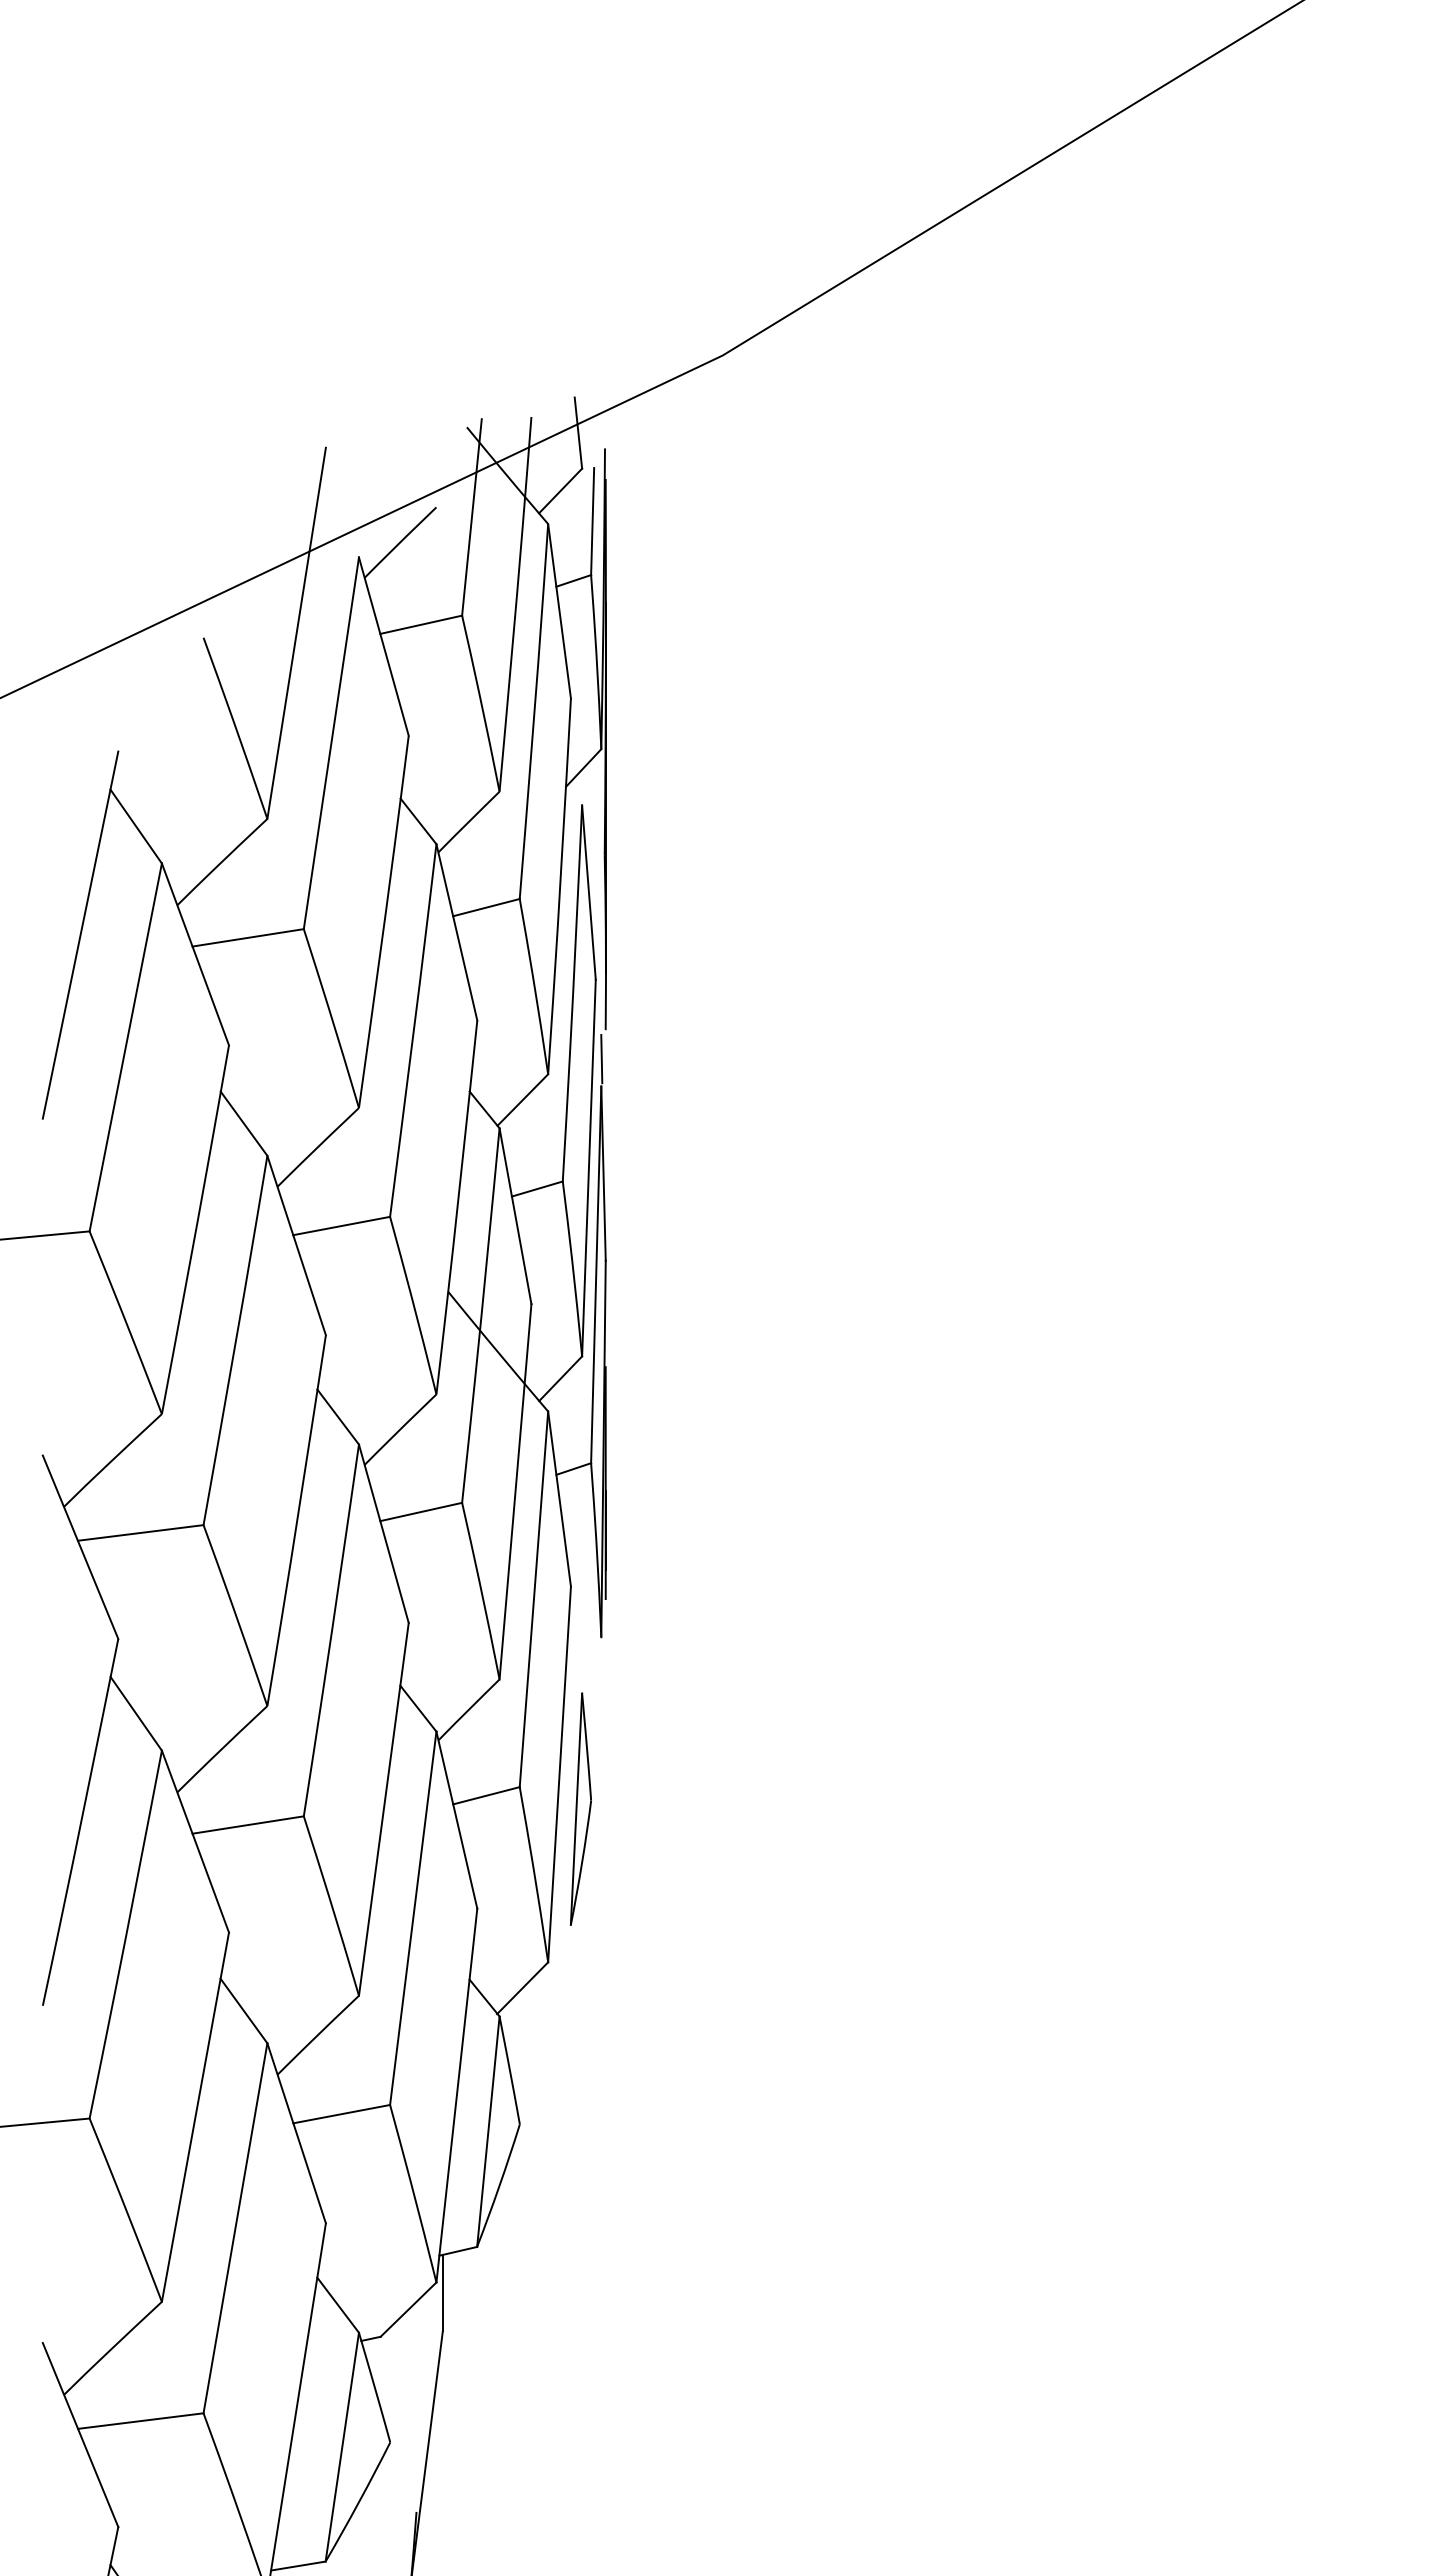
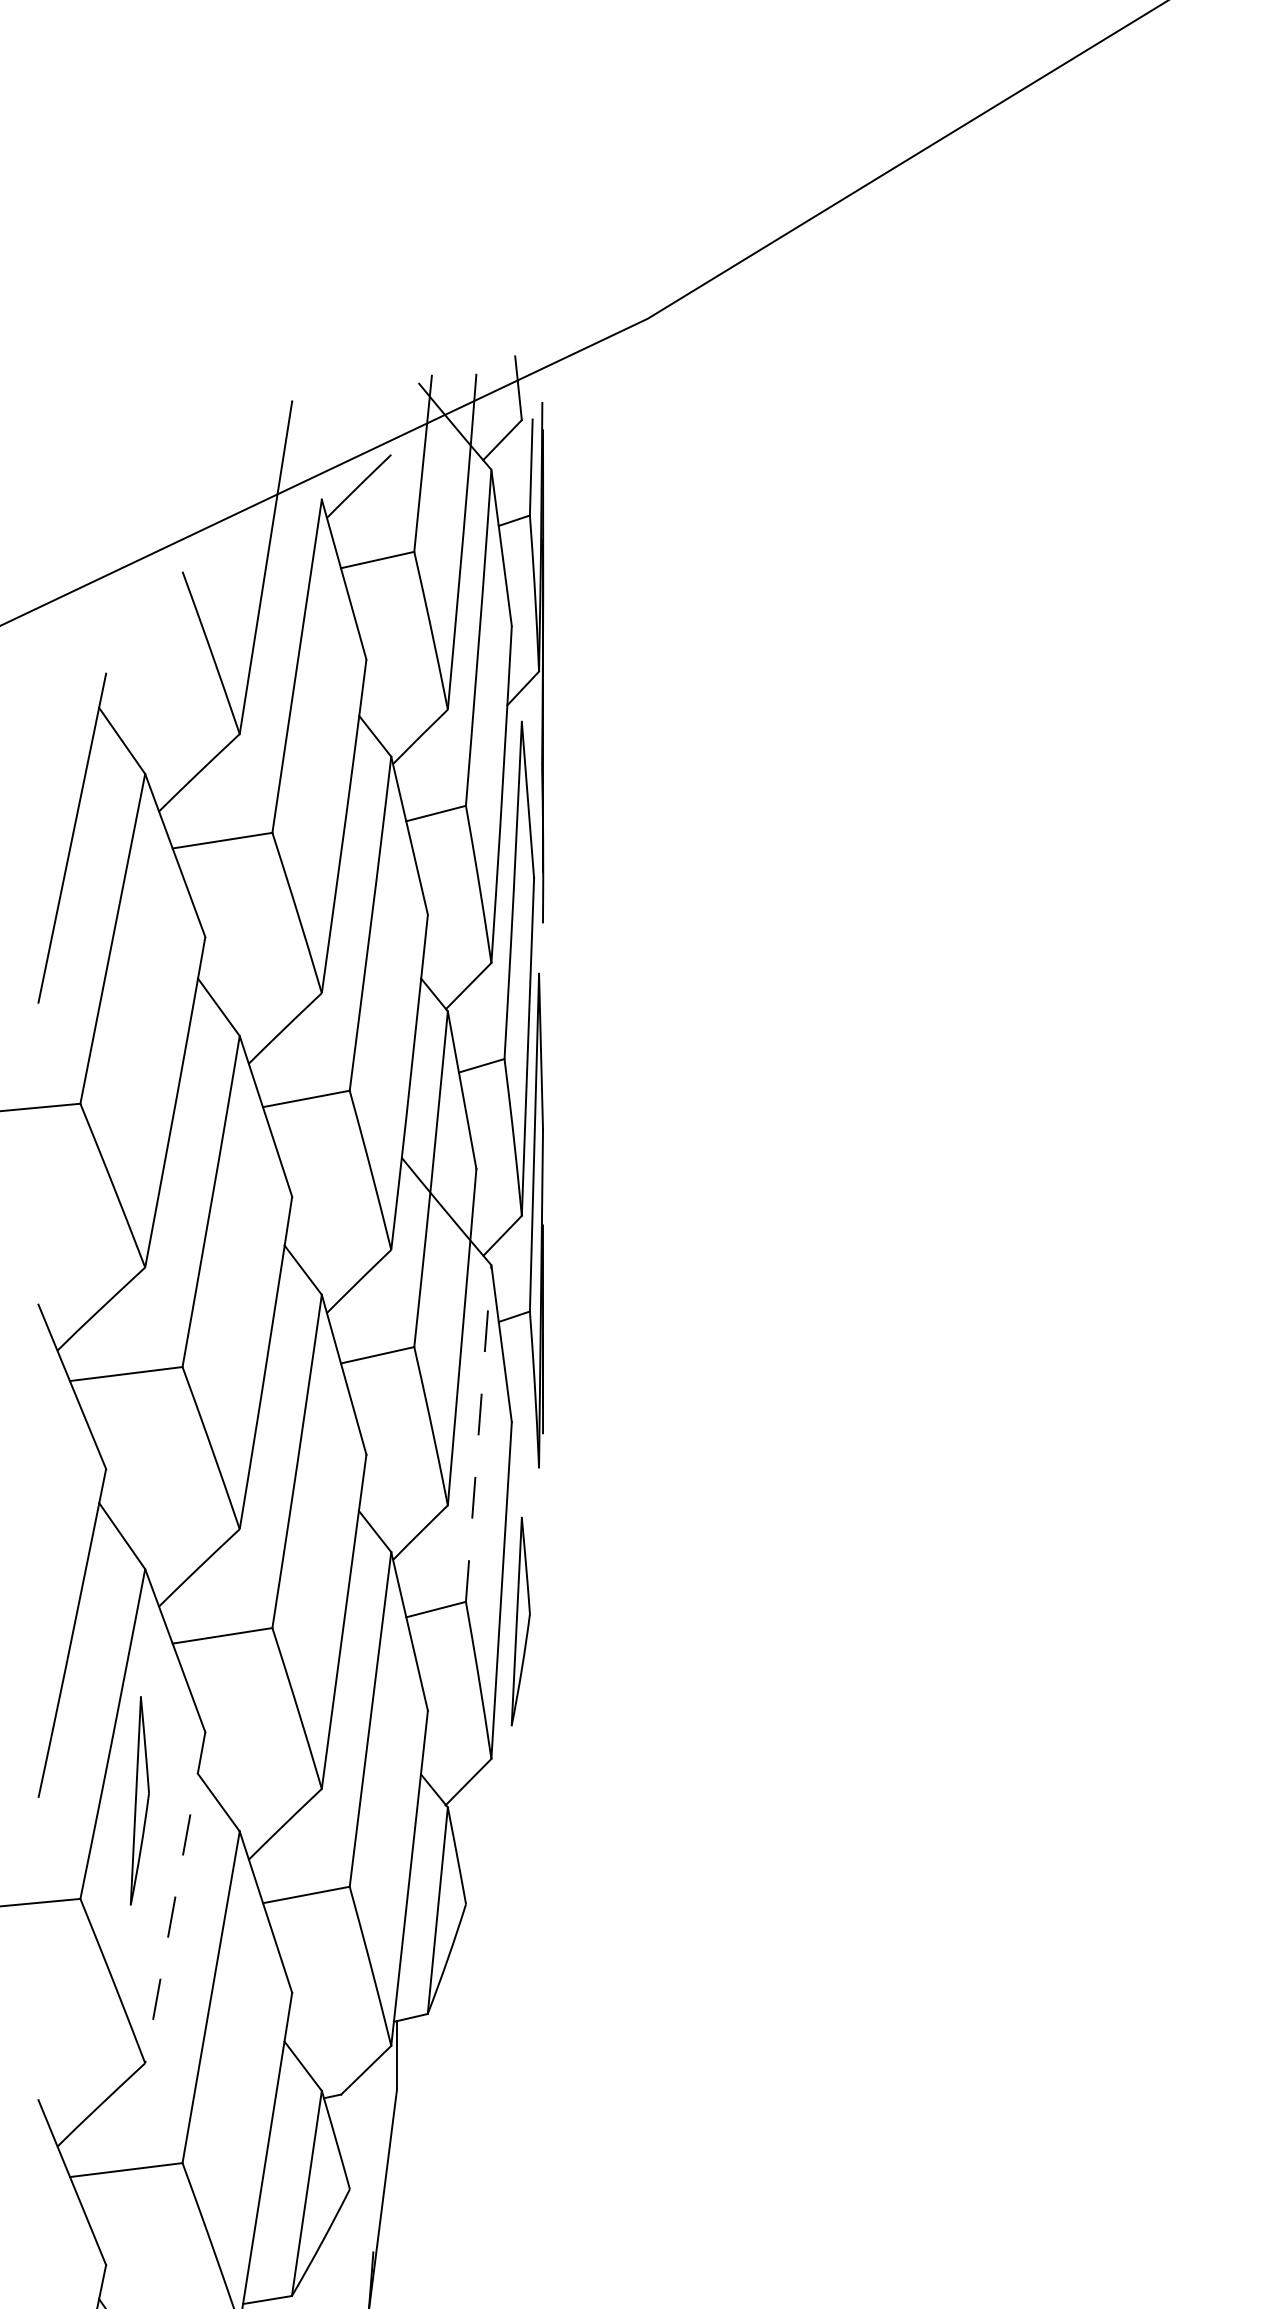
line: (601, 1059) -> (539, 949), removed
line: (533, 1598) -> (478, 1432), solid -> dashed
part: (155, 2008) -> (139, 1800), added
line: (195, 2117) -> (175, 1897), solid -> dashed

